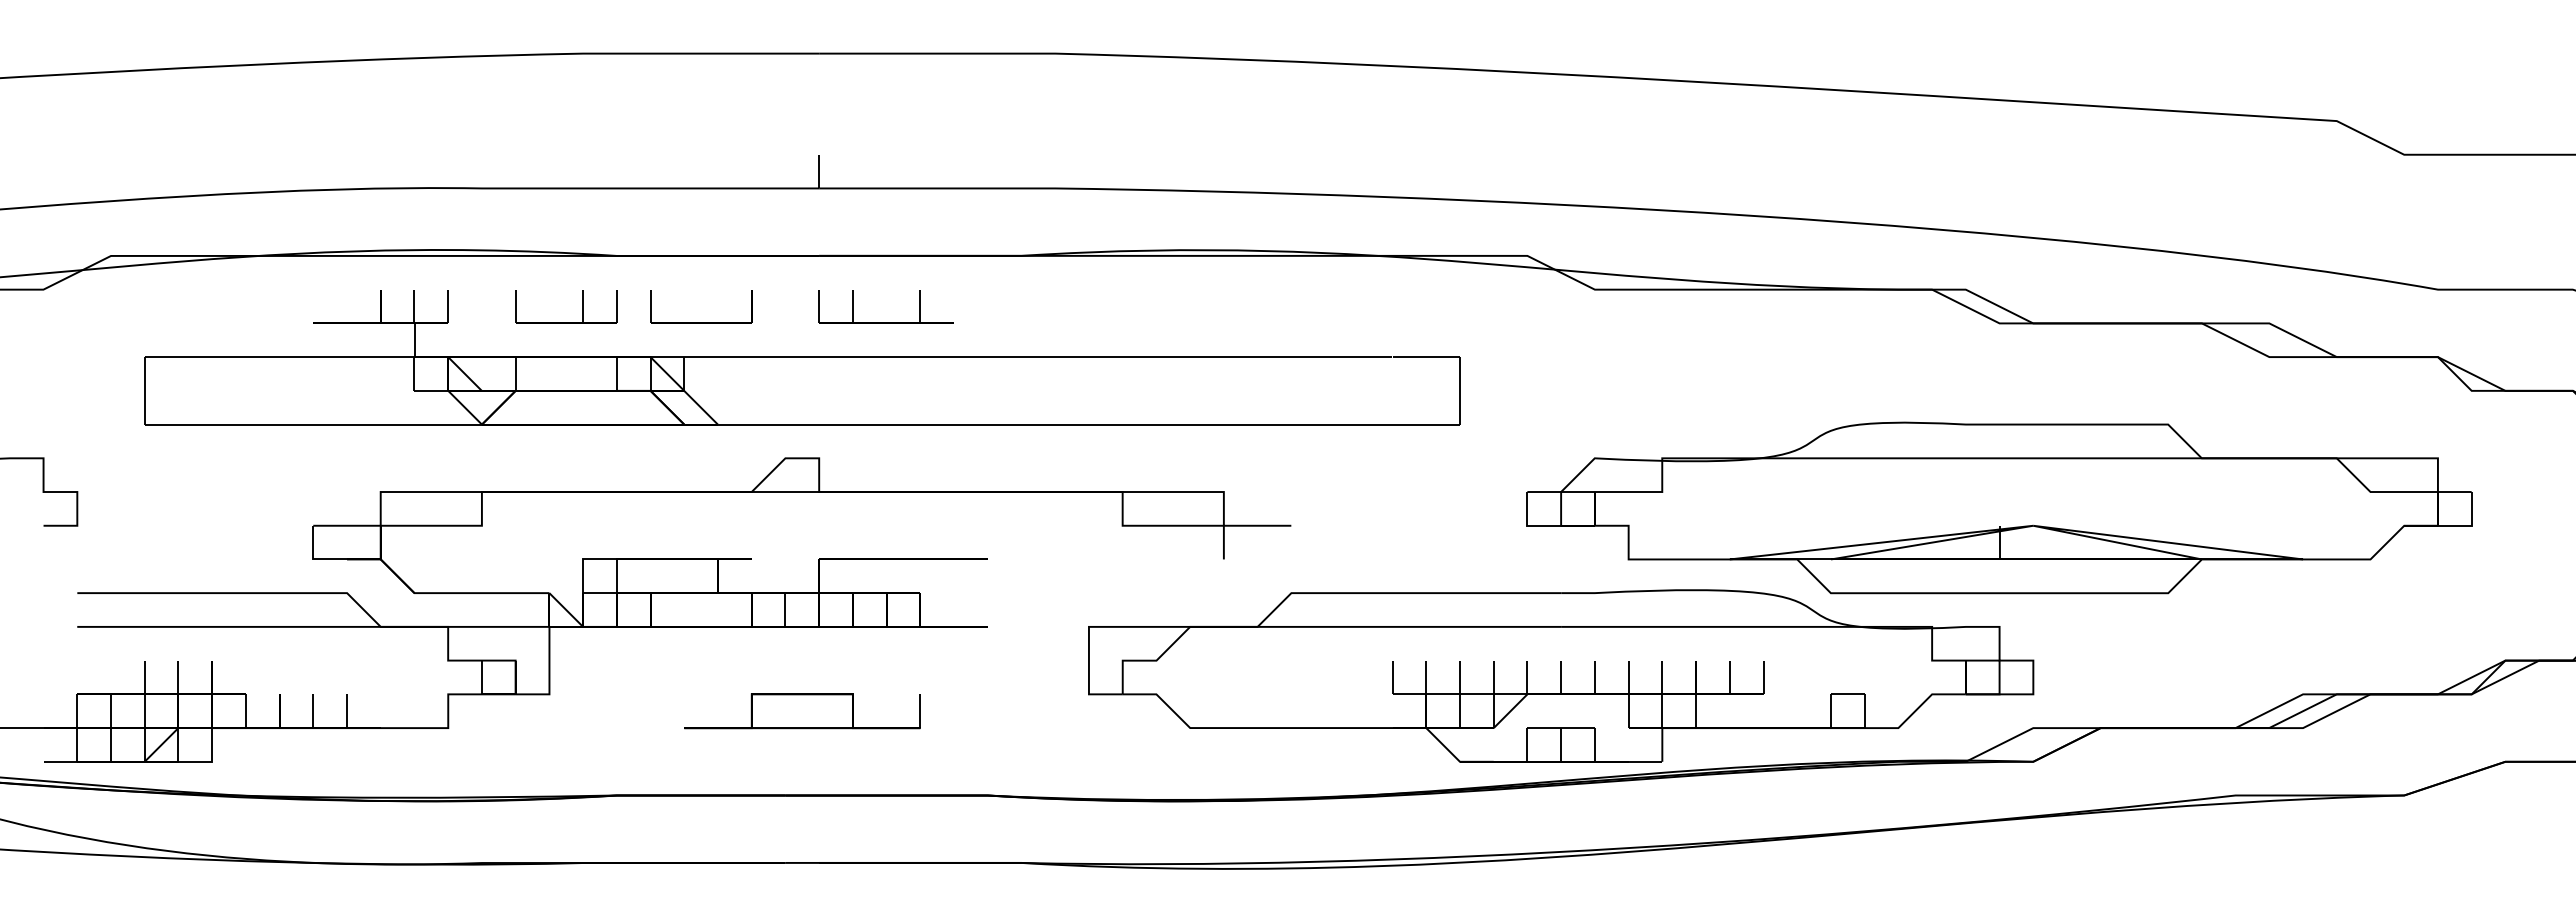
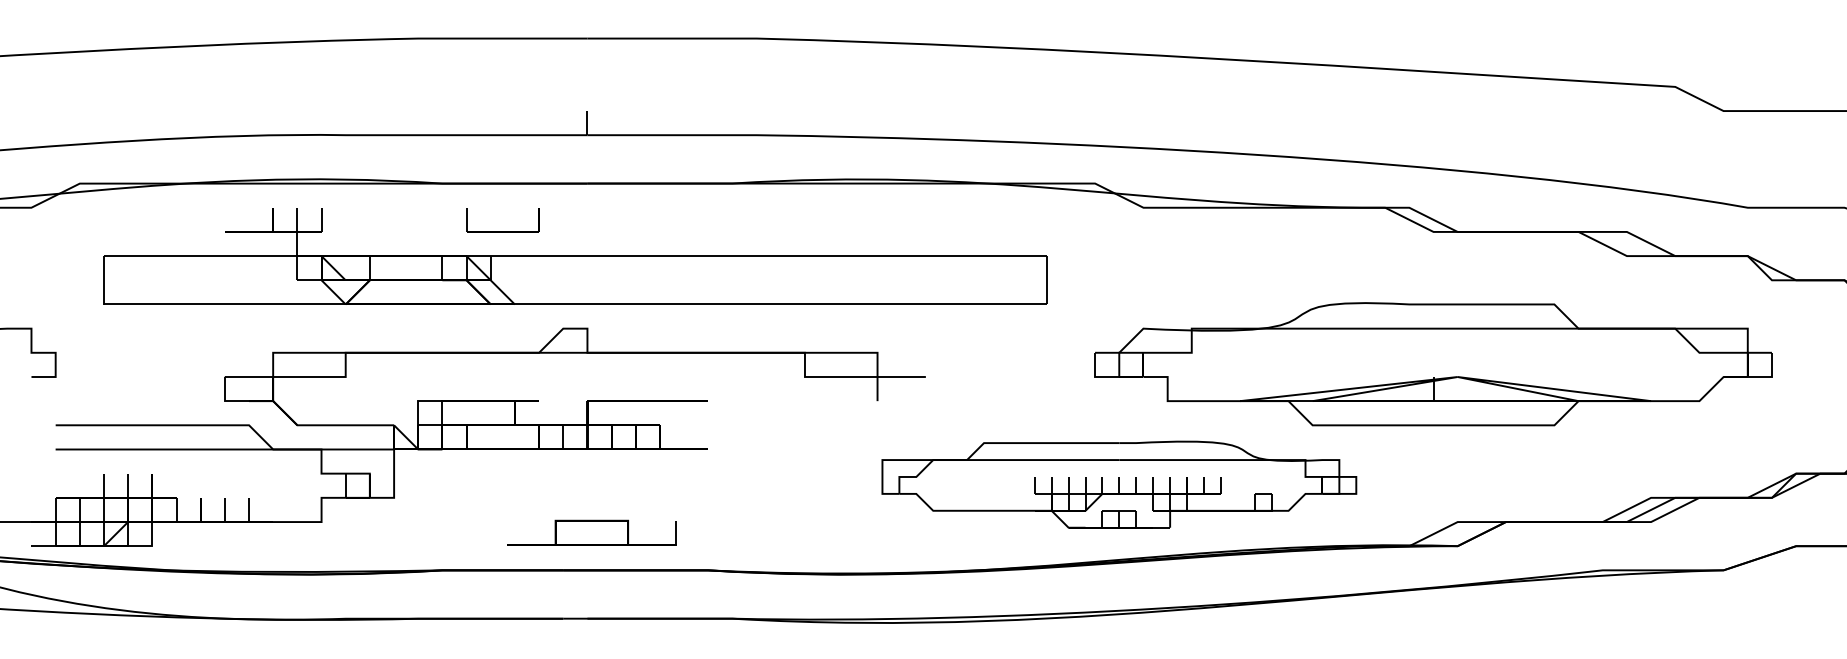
part: (582, 306) -> (417, 219), removed
part: (885, 322) -> (634, 231), removed
part: (1561, 675) -> (1119, 484), size x0.7
part: (802, 711) -> (591, 533), moved

